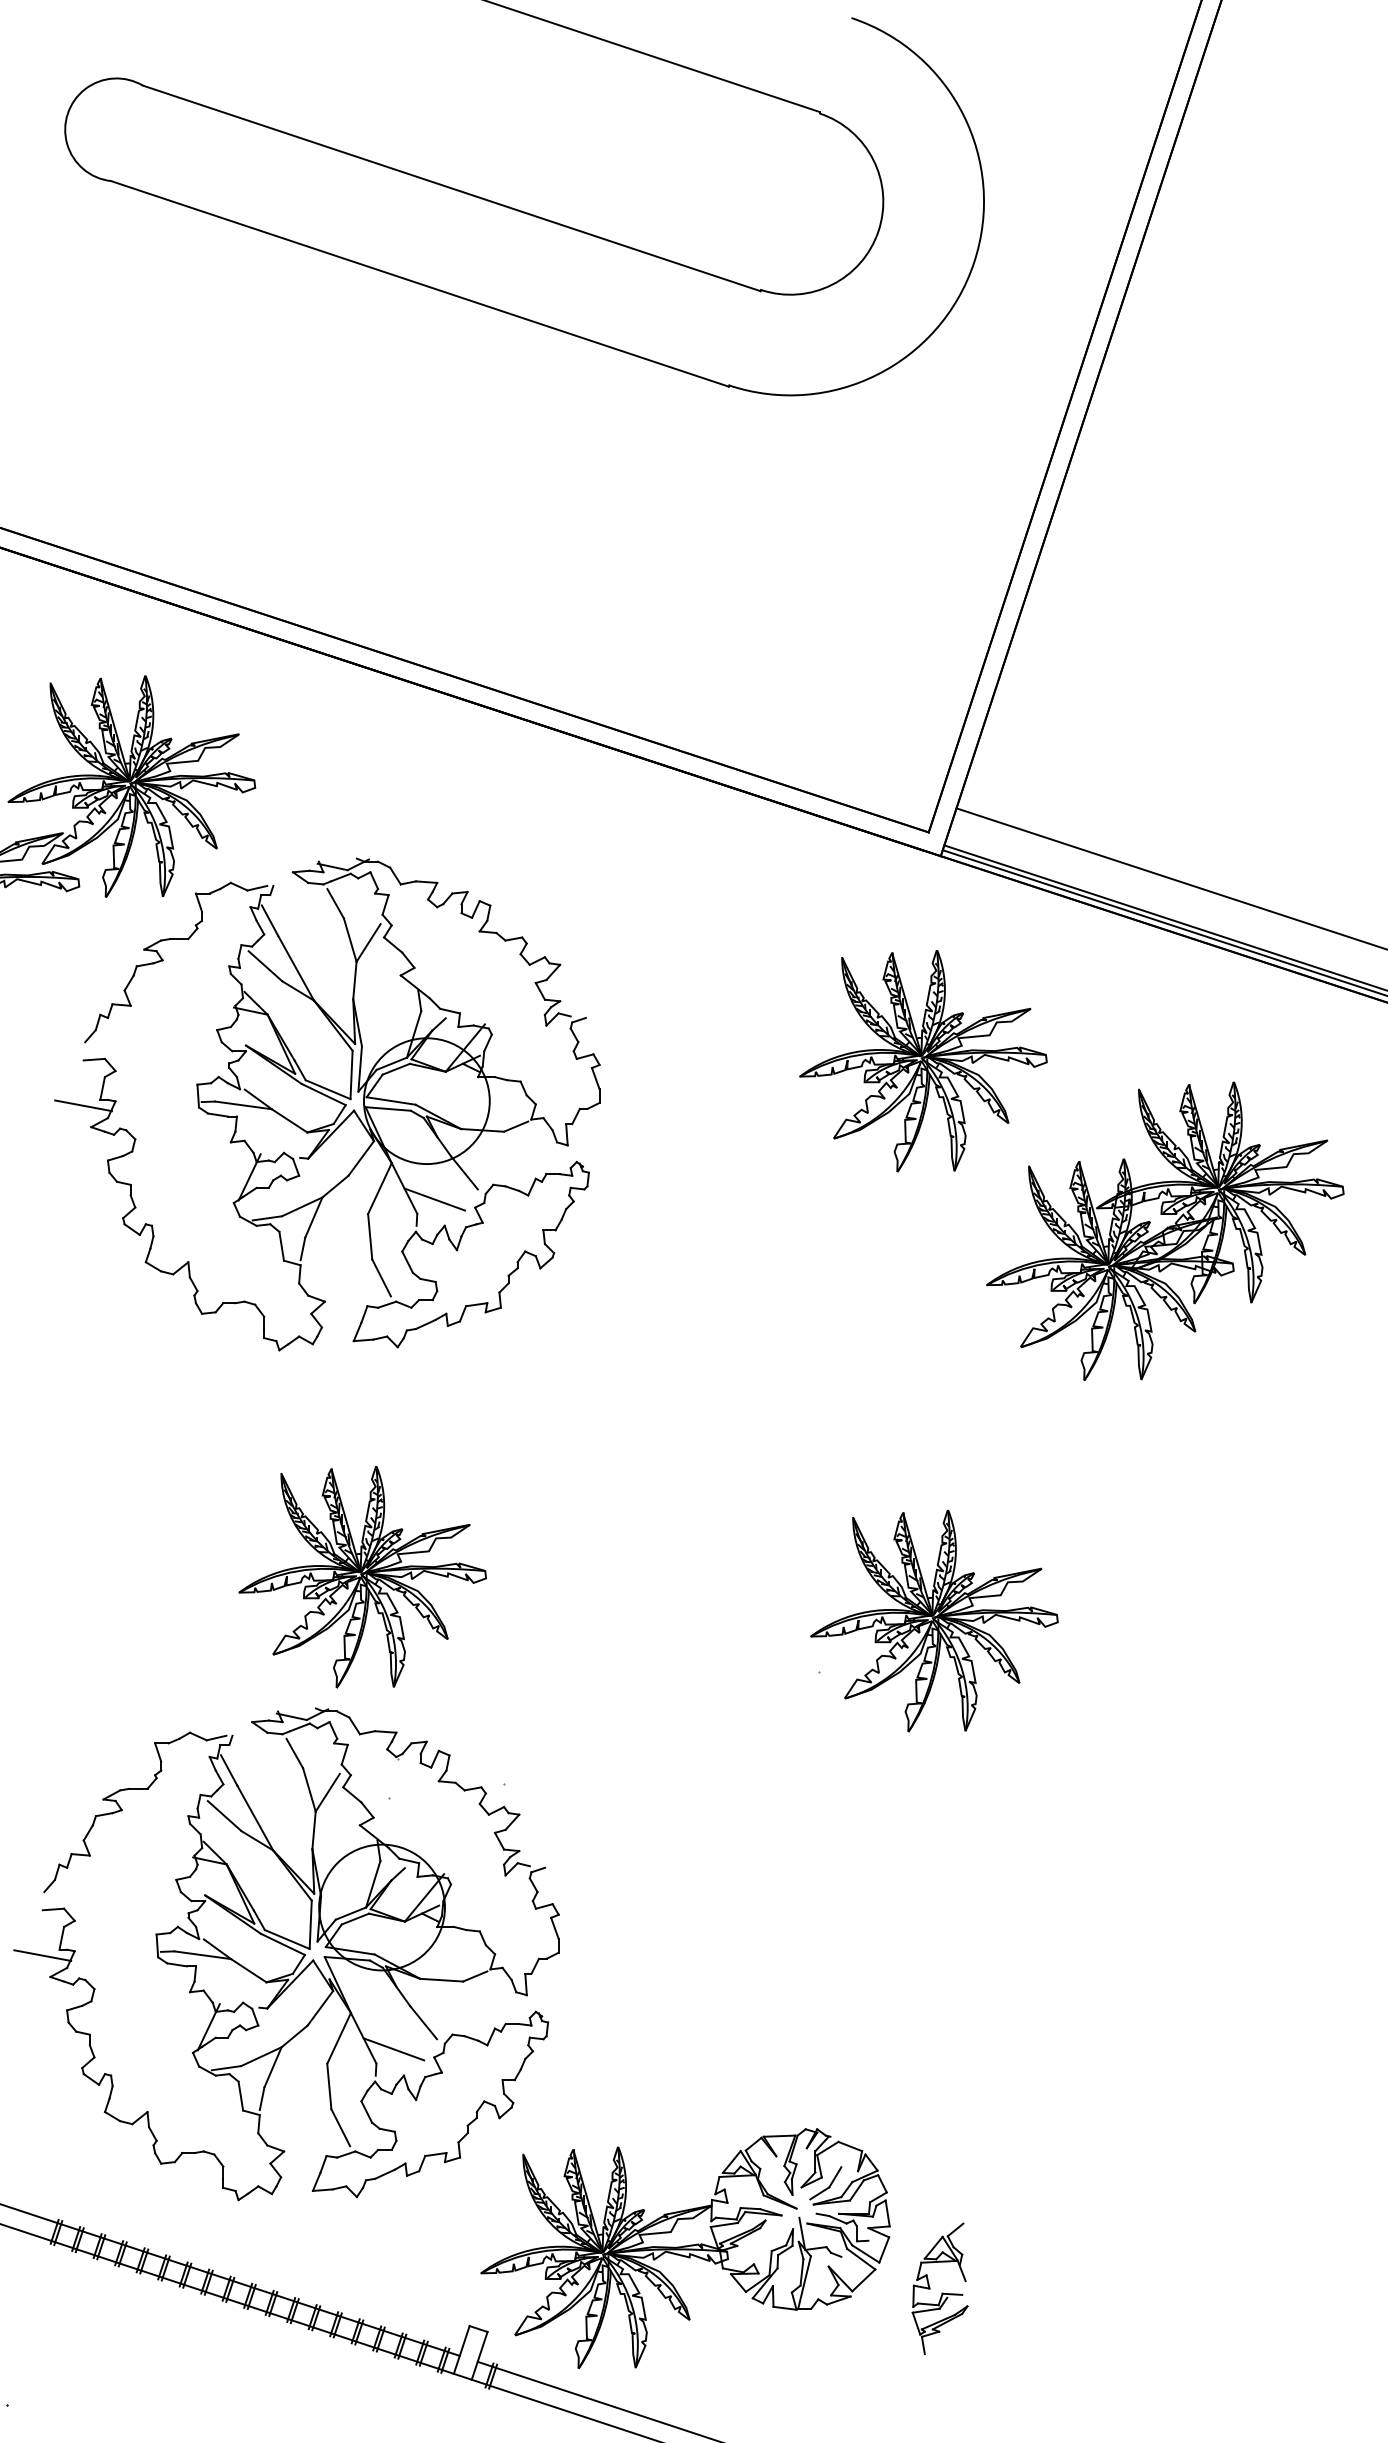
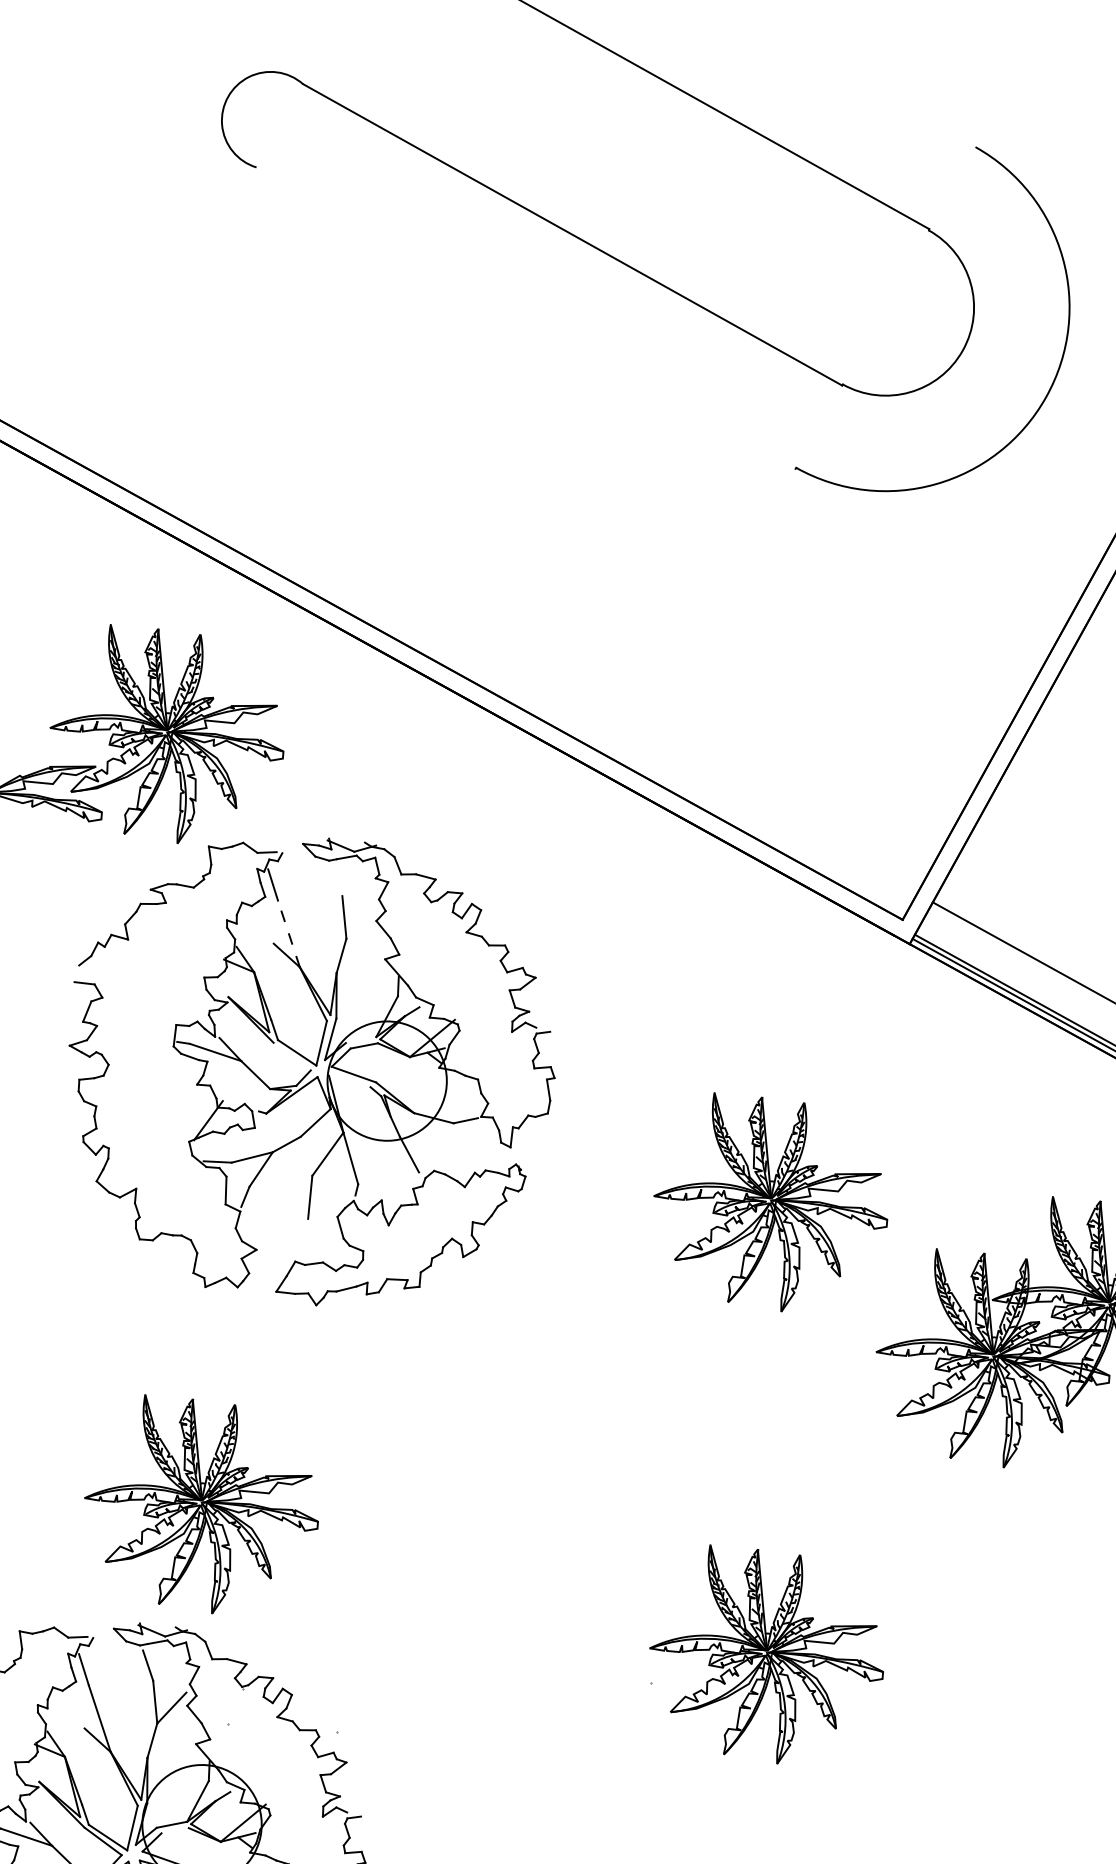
line: (419, 283) -> (525, 317), removed
line: (335, 903) -> (337, 880), removed
line: (368, 942) -> (360, 922), removed
line: (265, 966) -> (260, 926), removed
line: (296, 968) -> (289, 934), solid -> dashed
part: (923, 1061) -> (771, 1204), moved
line: (391, 1063) -> (360, 1039), removed
line: (323, 1094) -> (292, 1056), removed
line: (83, 1105) -> (66, 1024), removed
line: (387, 1108) -> (349, 1080), removed
line: (434, 1199) -> (376, 1174), removed
line: (381, 1277) -> (313, 1237), removed
part: (362, 1577) -> (202, 1505), moved
line: (224, 1816) -> (71, 1711), removed
line: (355, 1918) -> (175, 1830), removed

